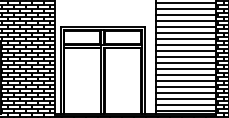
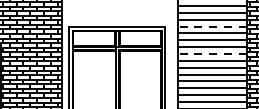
line: (185, 26) -> (212, 26), solid -> dashed
line: (185, 50) -> (212, 53), solid -> dashed

